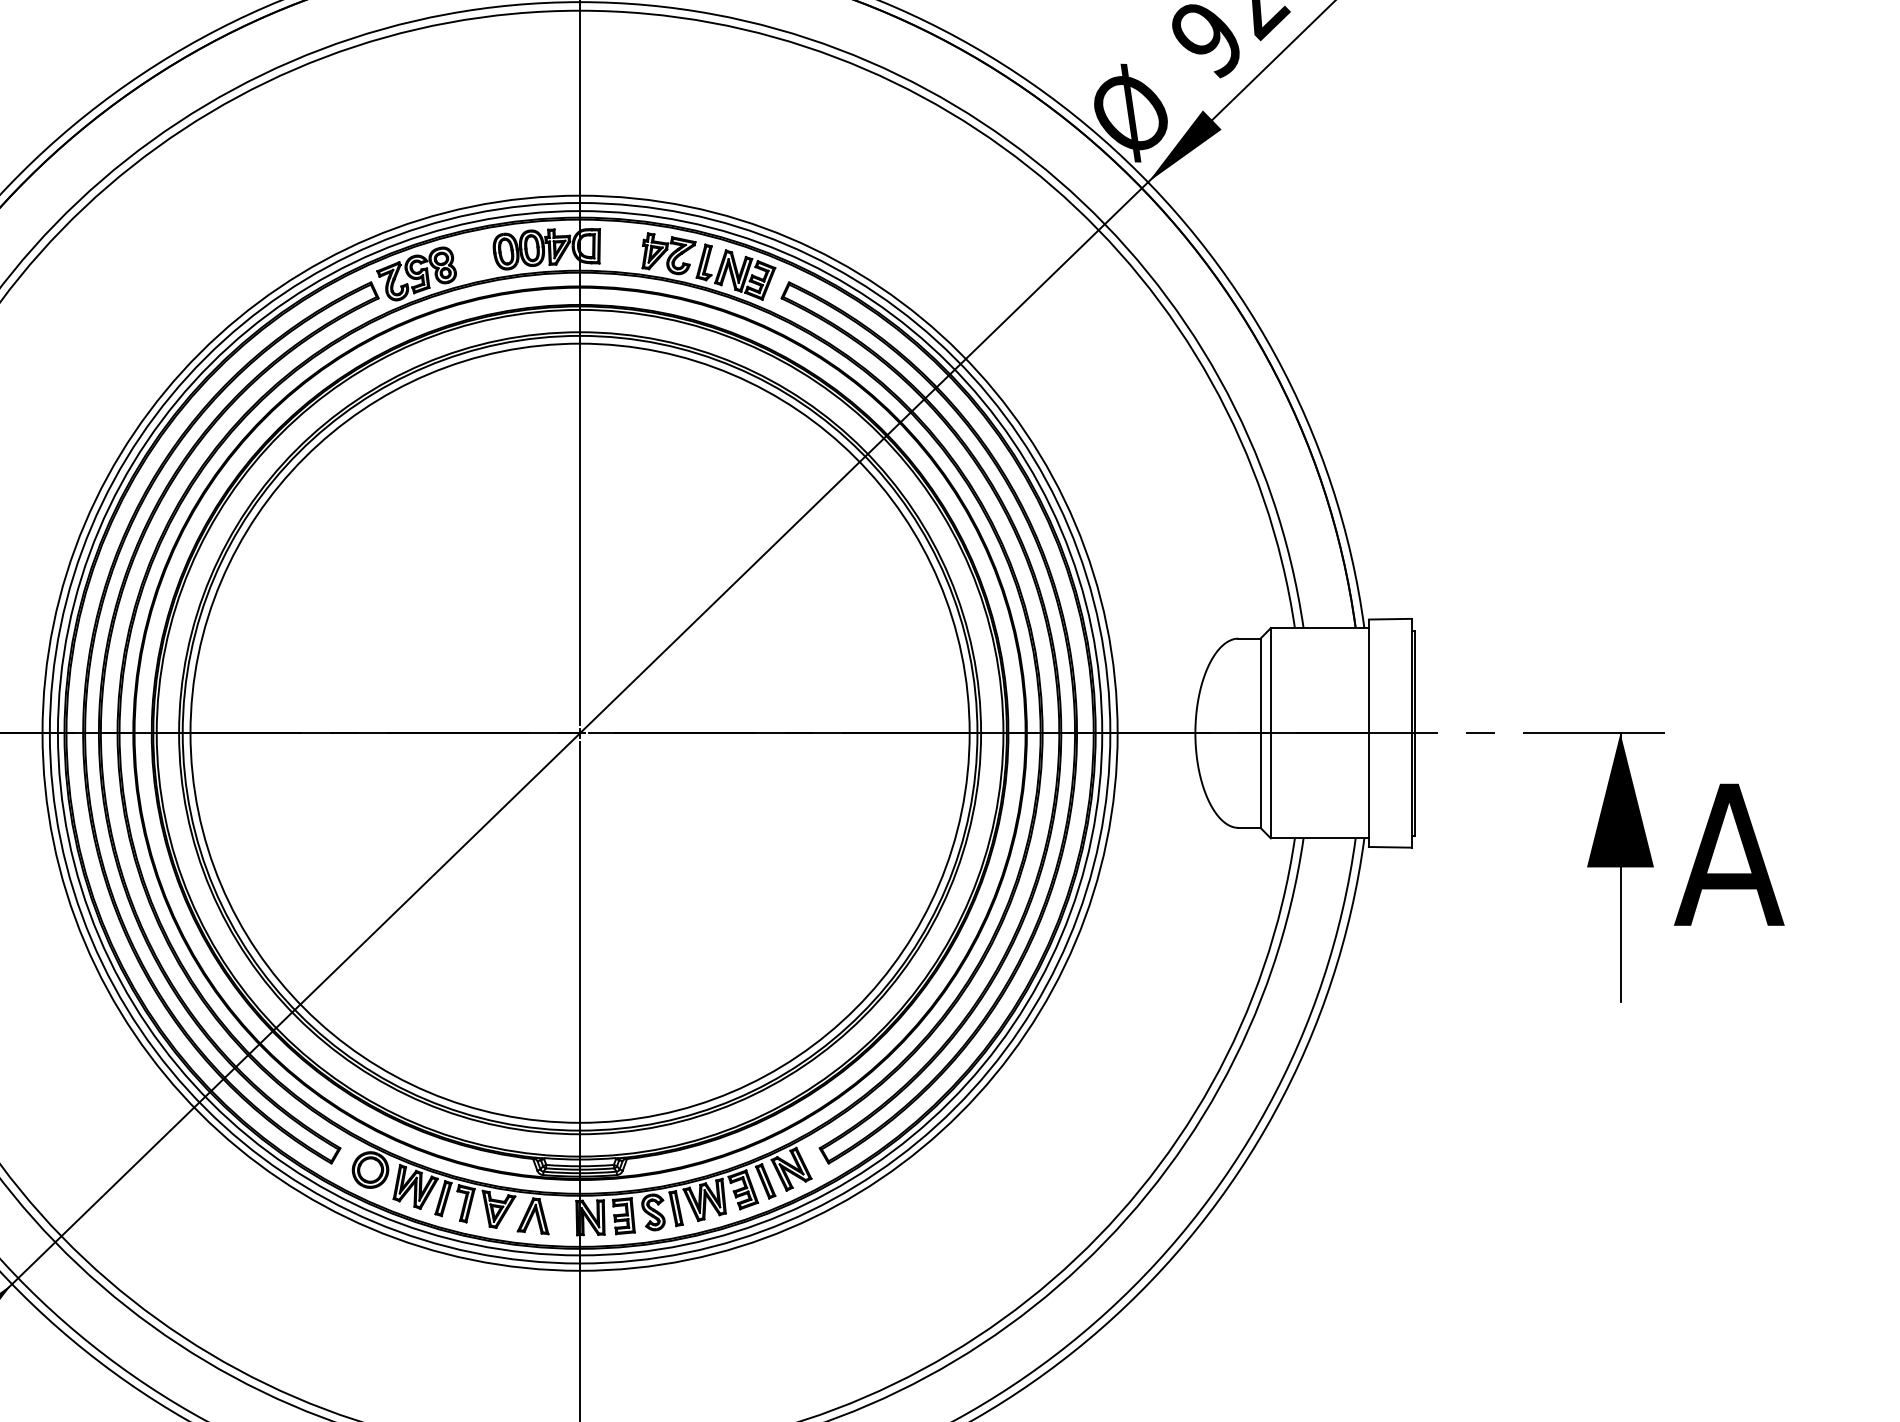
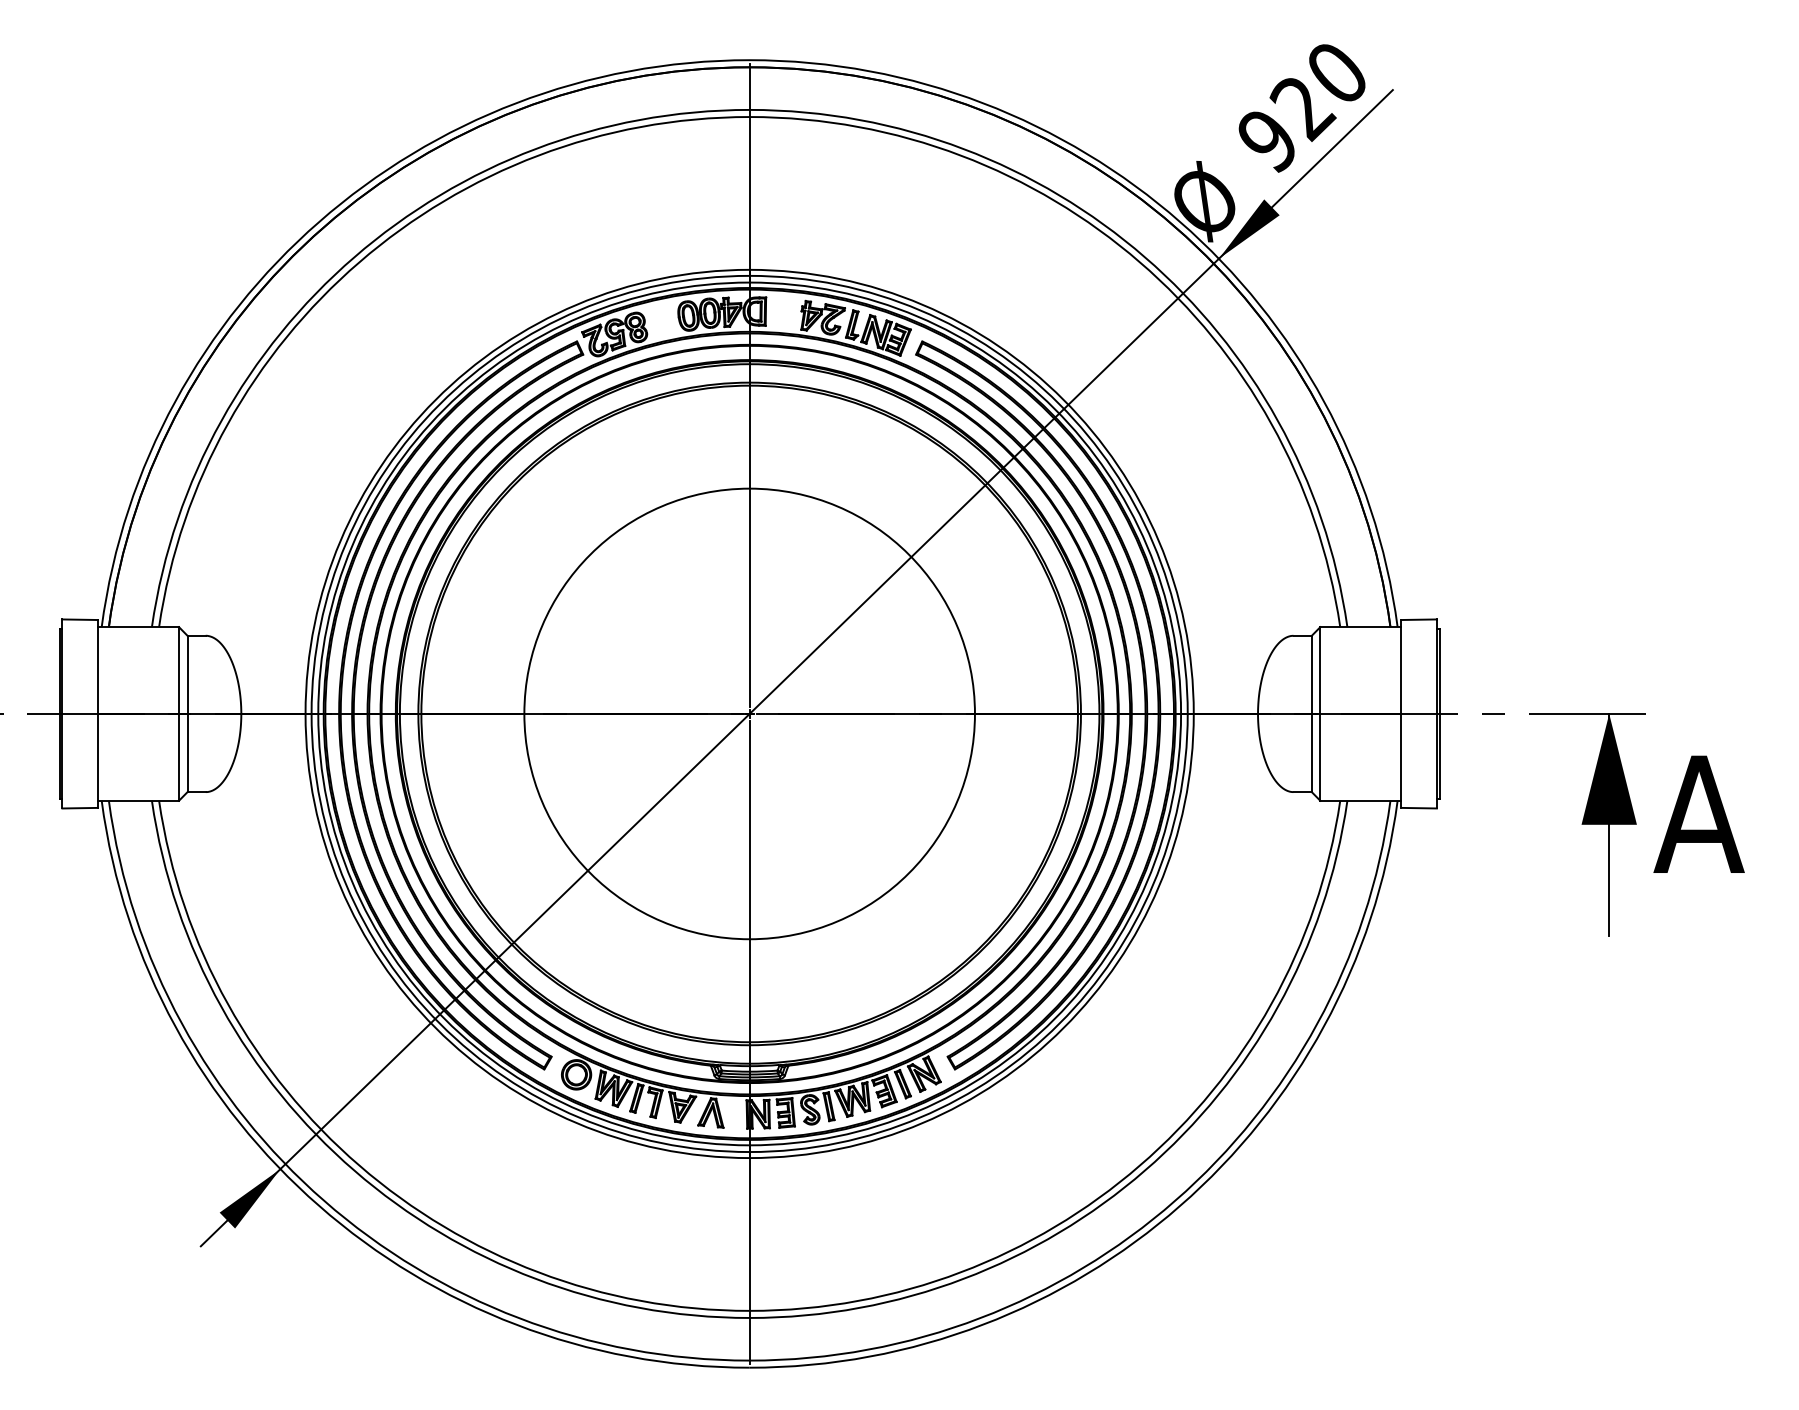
circle: (579, 732) -> (749, 713), size x0.7

